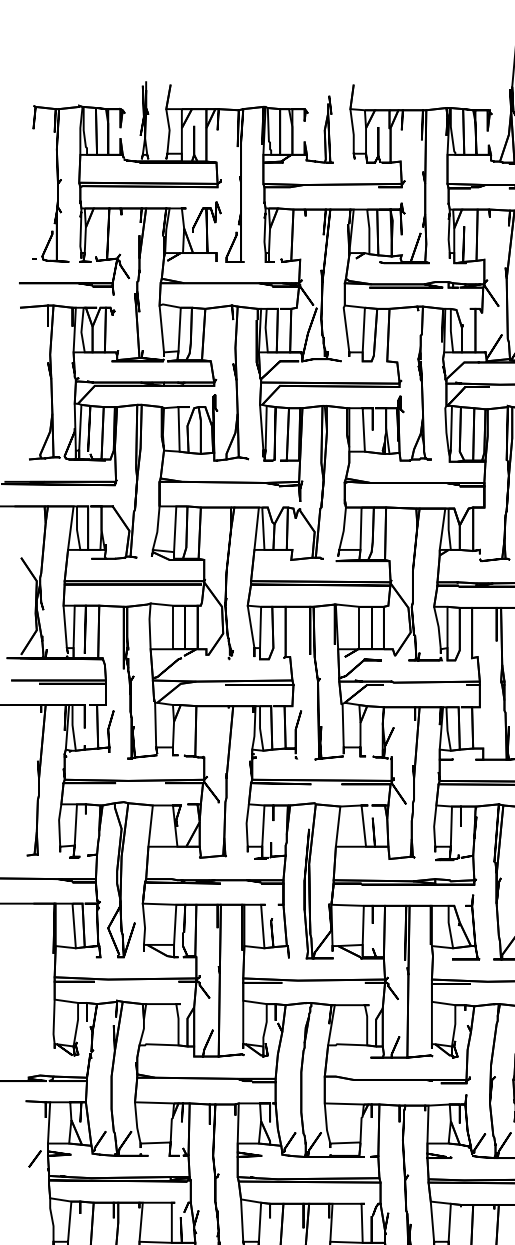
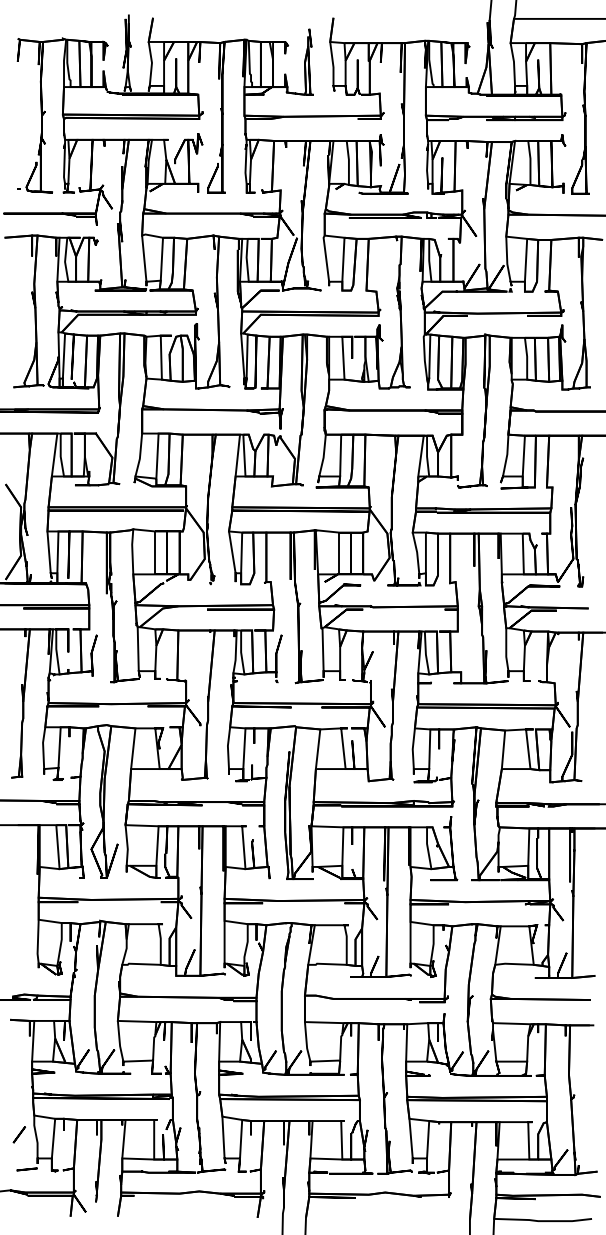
line: (34, 1158) -> (18, 1134), moved

